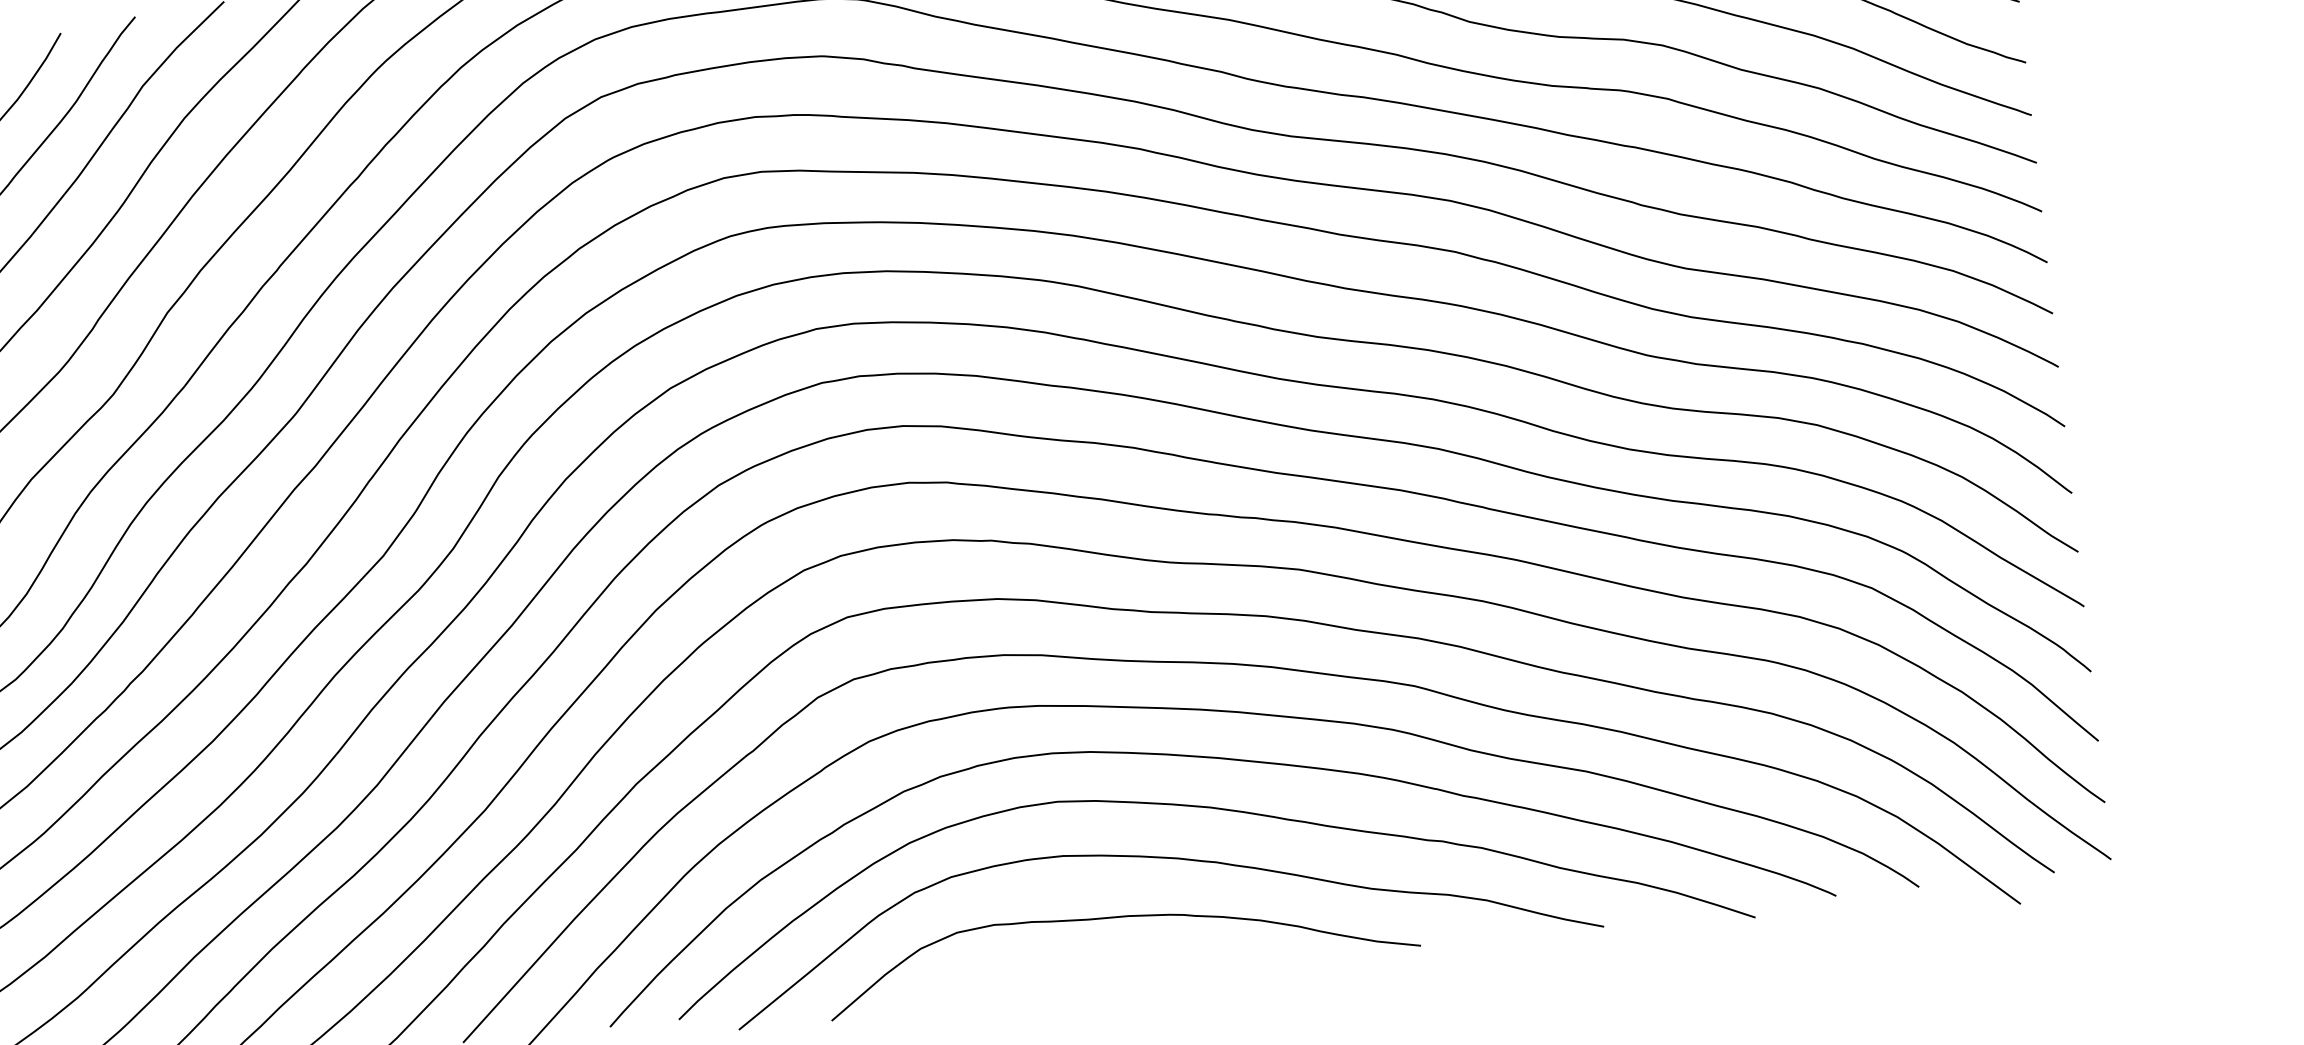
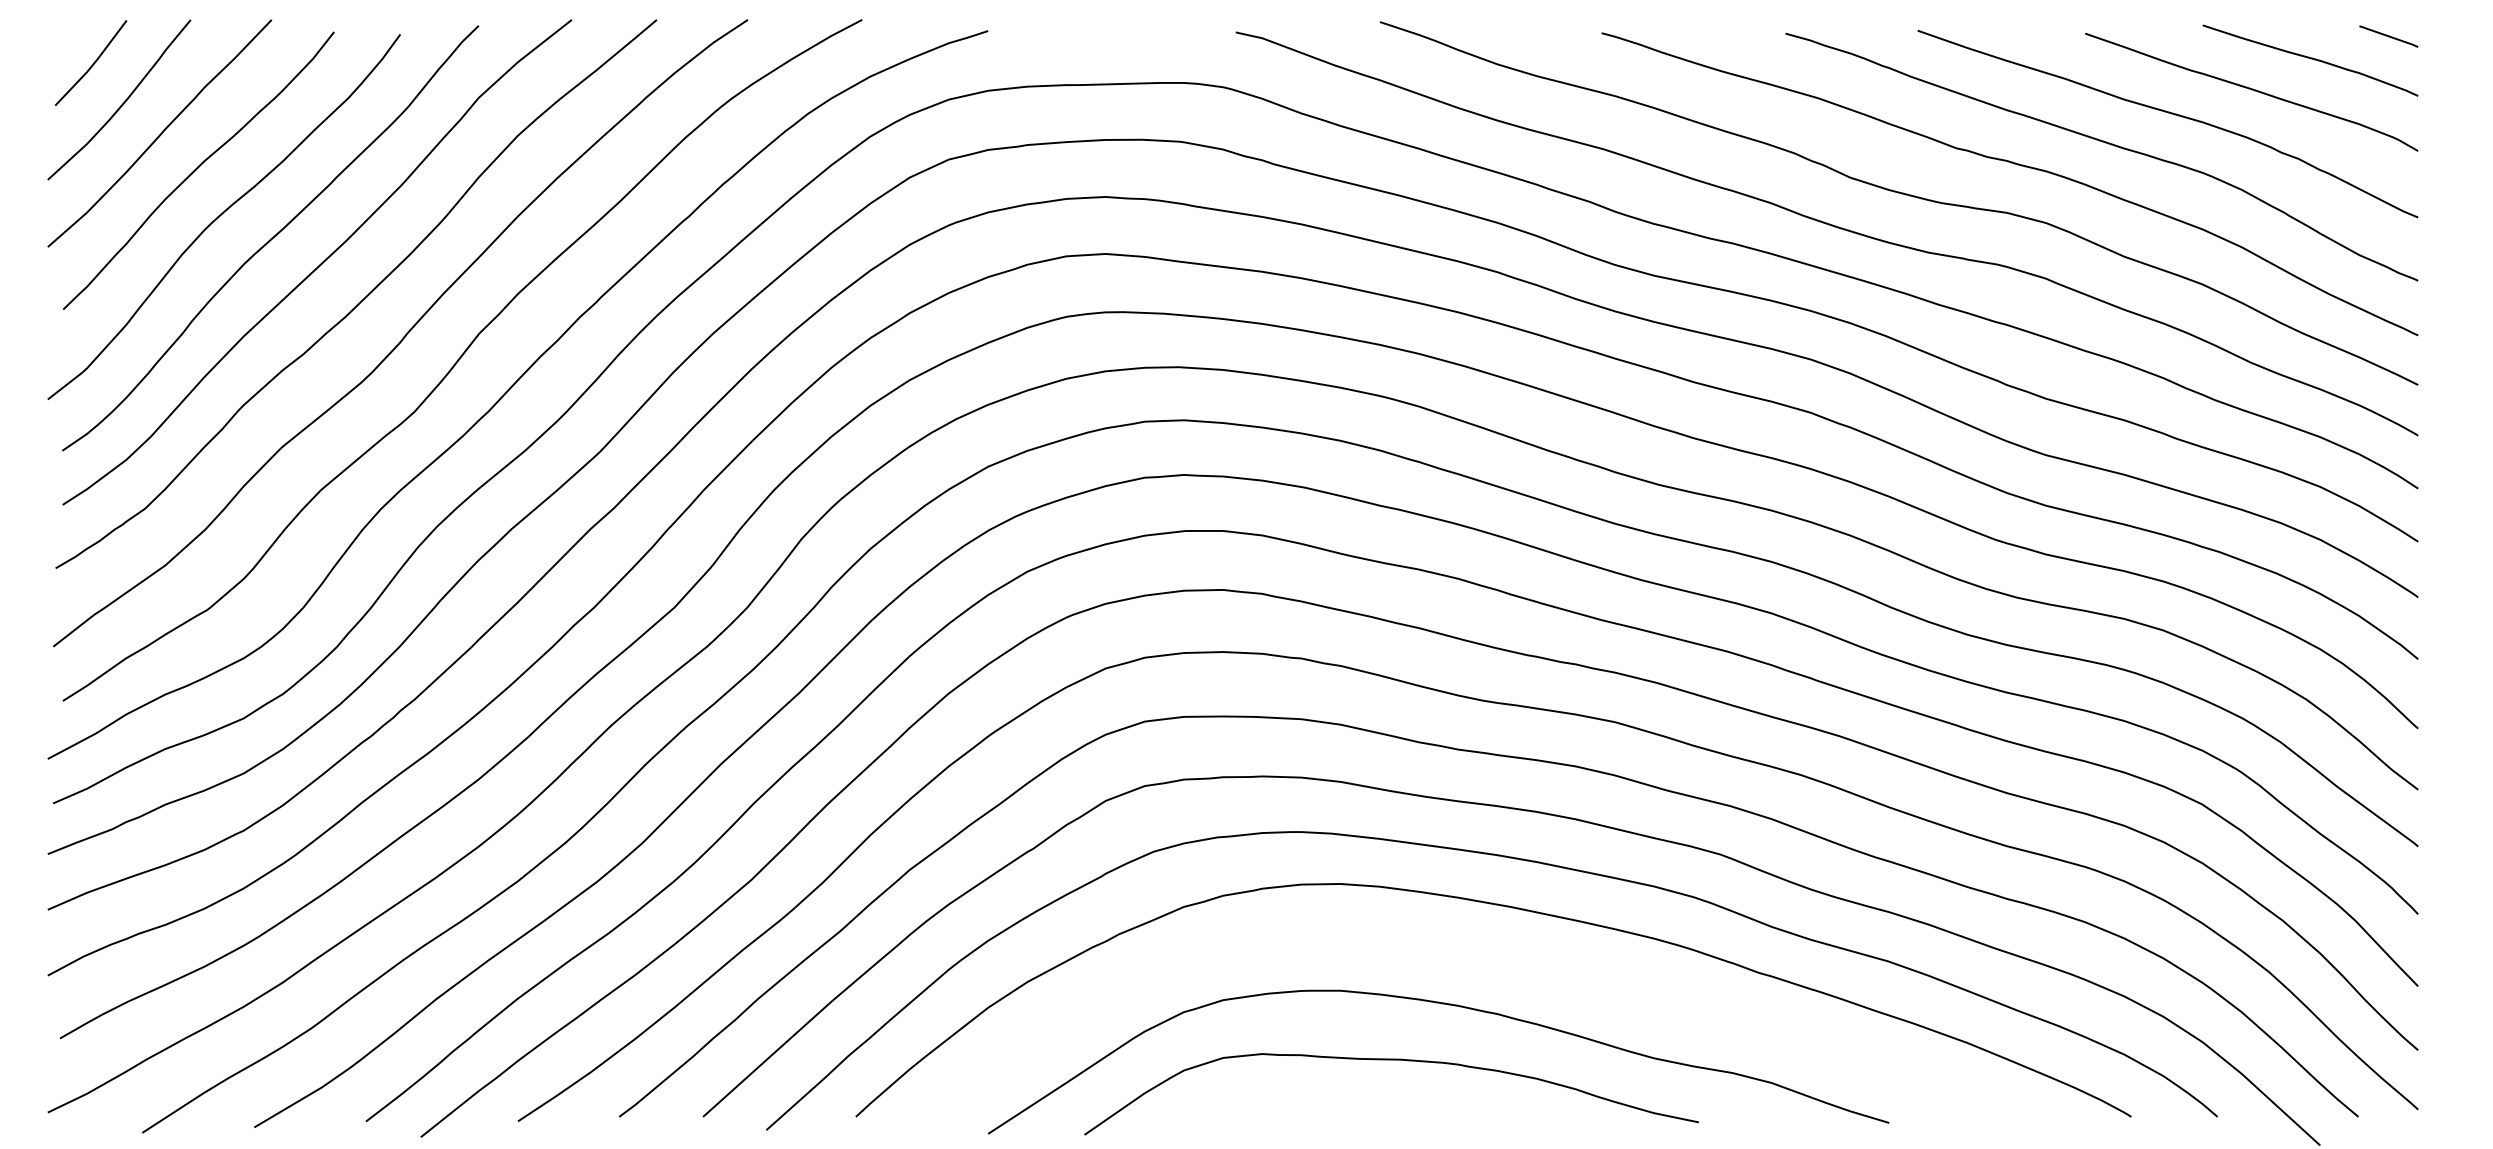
curve: (1215, 809) -> (1502, 959), removed

